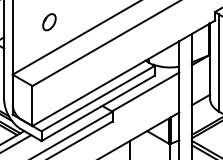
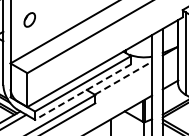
part: (49, 21) -> (29, 19), moved
line: (145, 91) -> (123, 77), solid -> dashed
line: (97, 108) -> (82, 92), solid -> dashed

